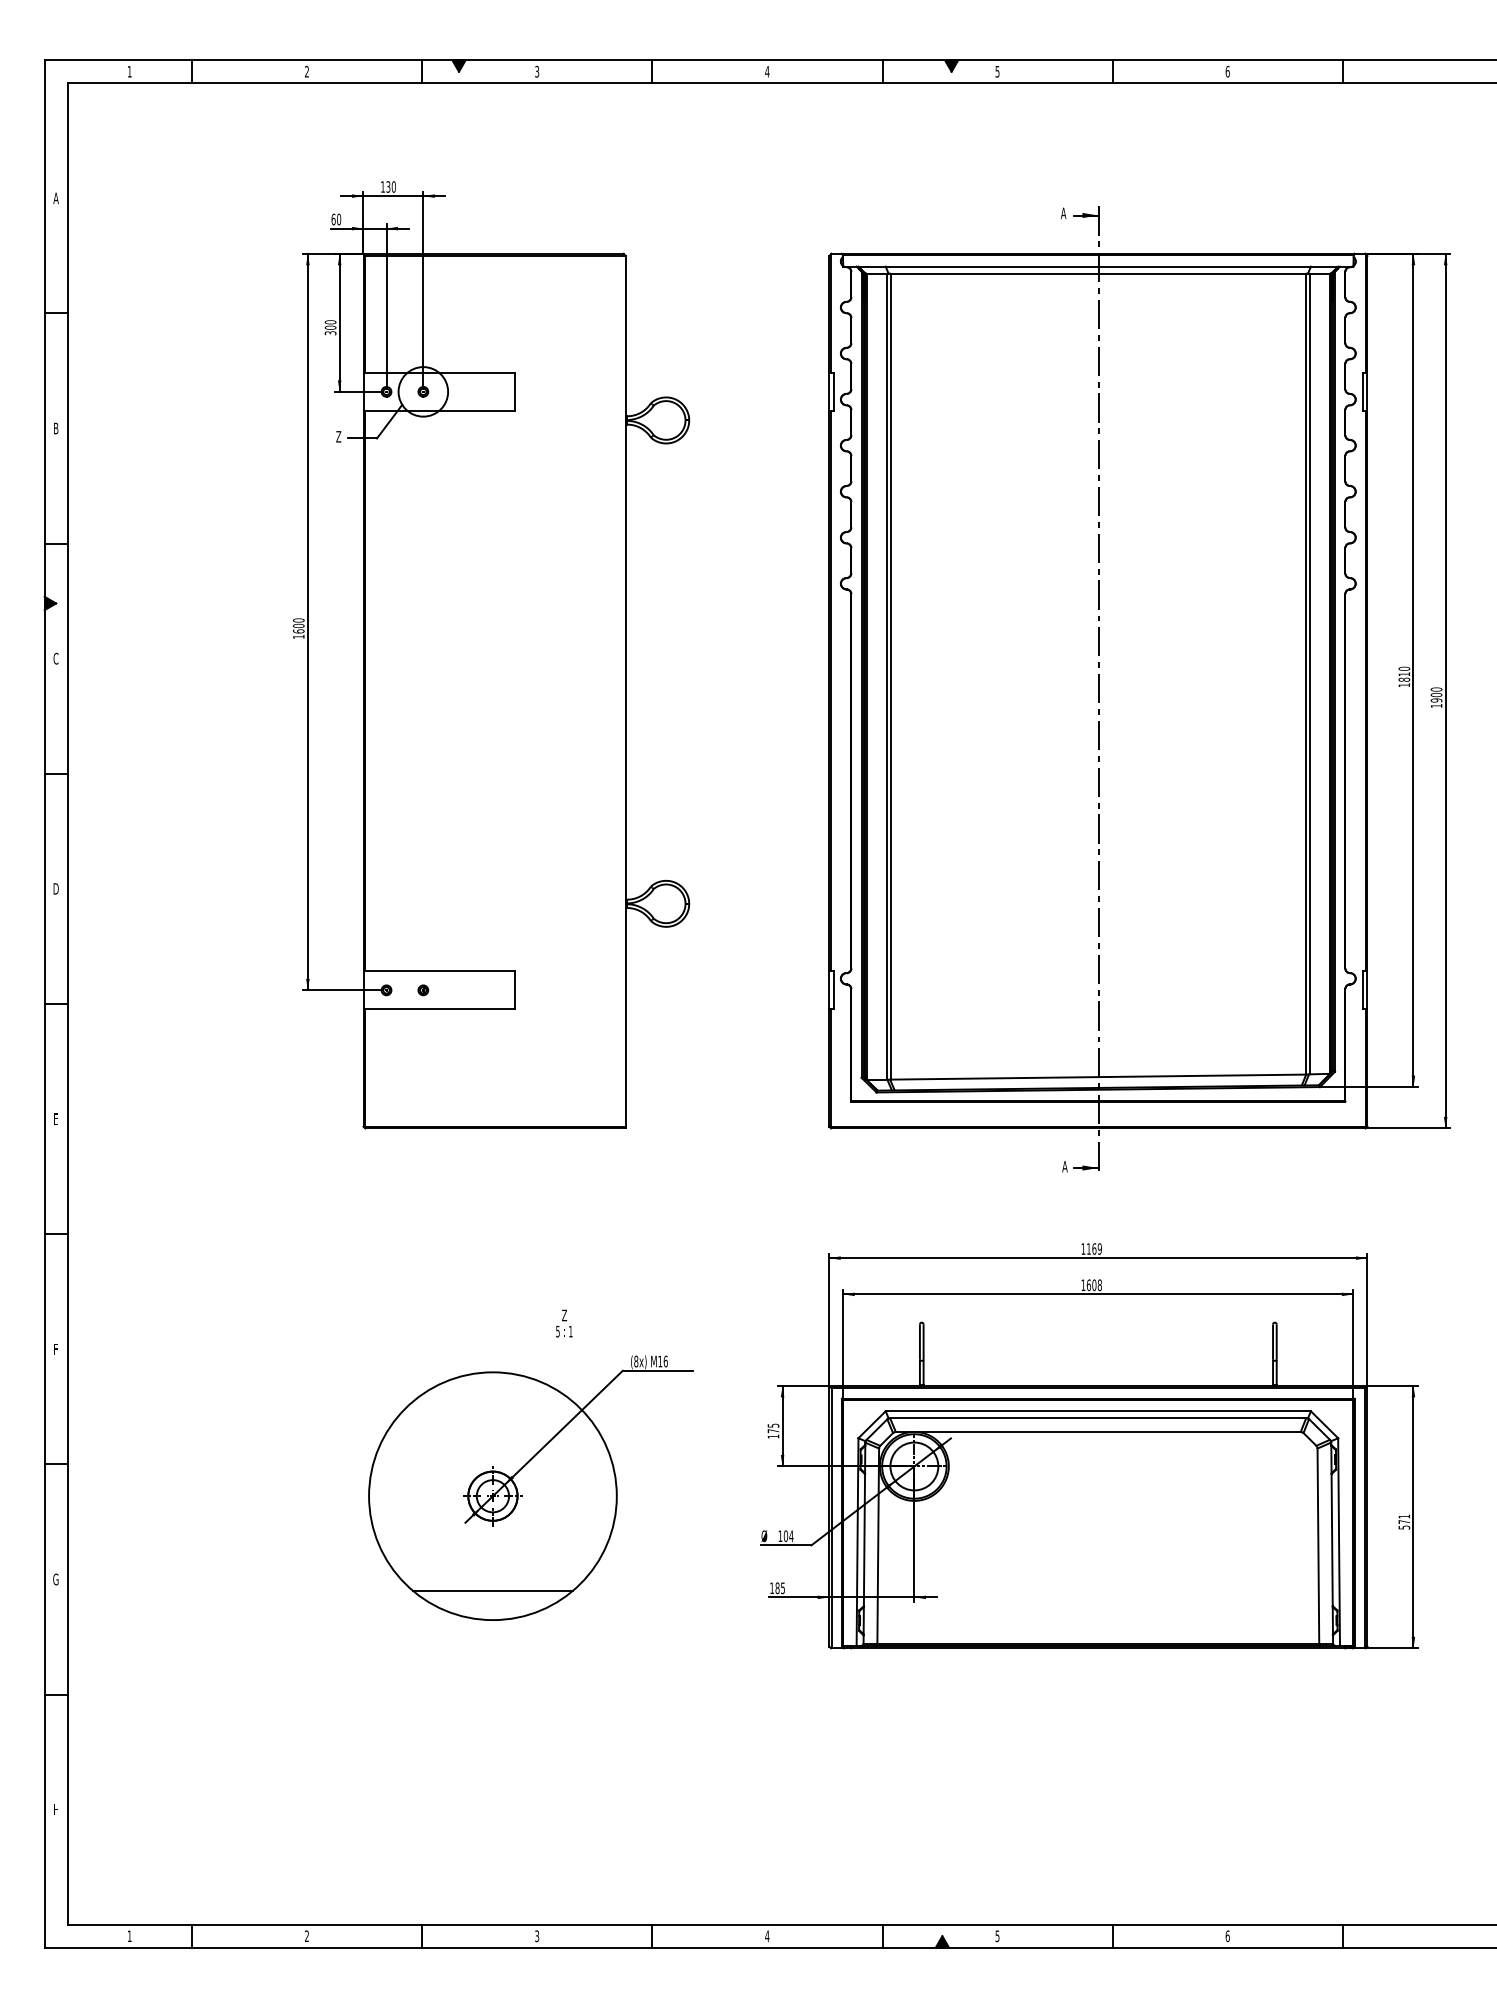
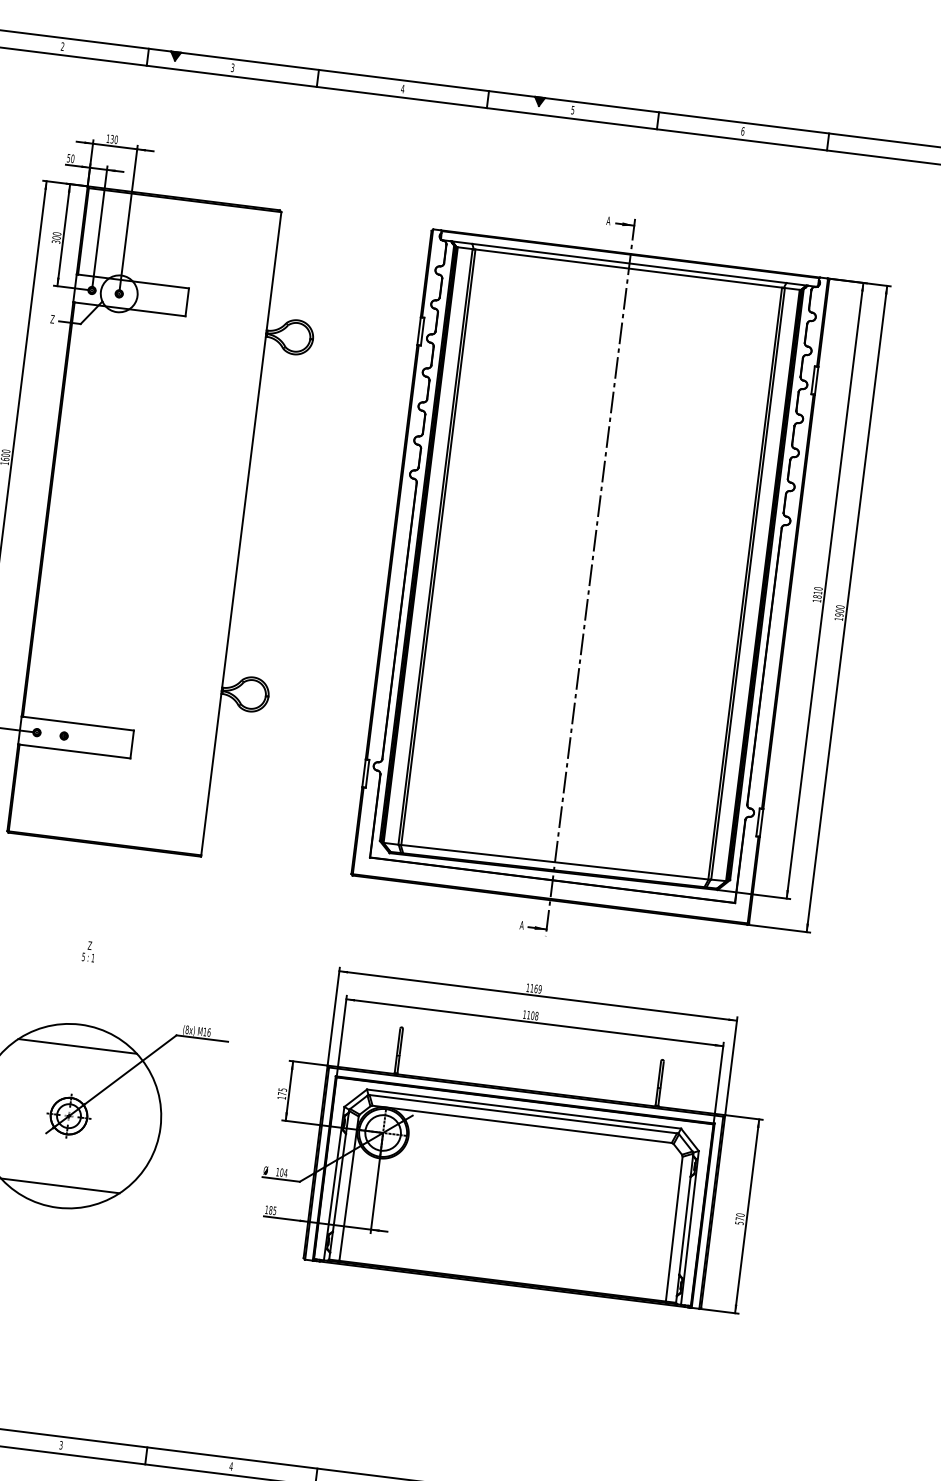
text: (333, 219) -> (68, 158), 60 -> 50
text: (1088, 1285) -> (528, 1015), 1608 -> 1108
text: (564, 1323) -> (89, 951), moved
line: (492, 1401) -> (77, 1046), added
text: (1404, 1516) -> (740, 1215), 571 -> 570

